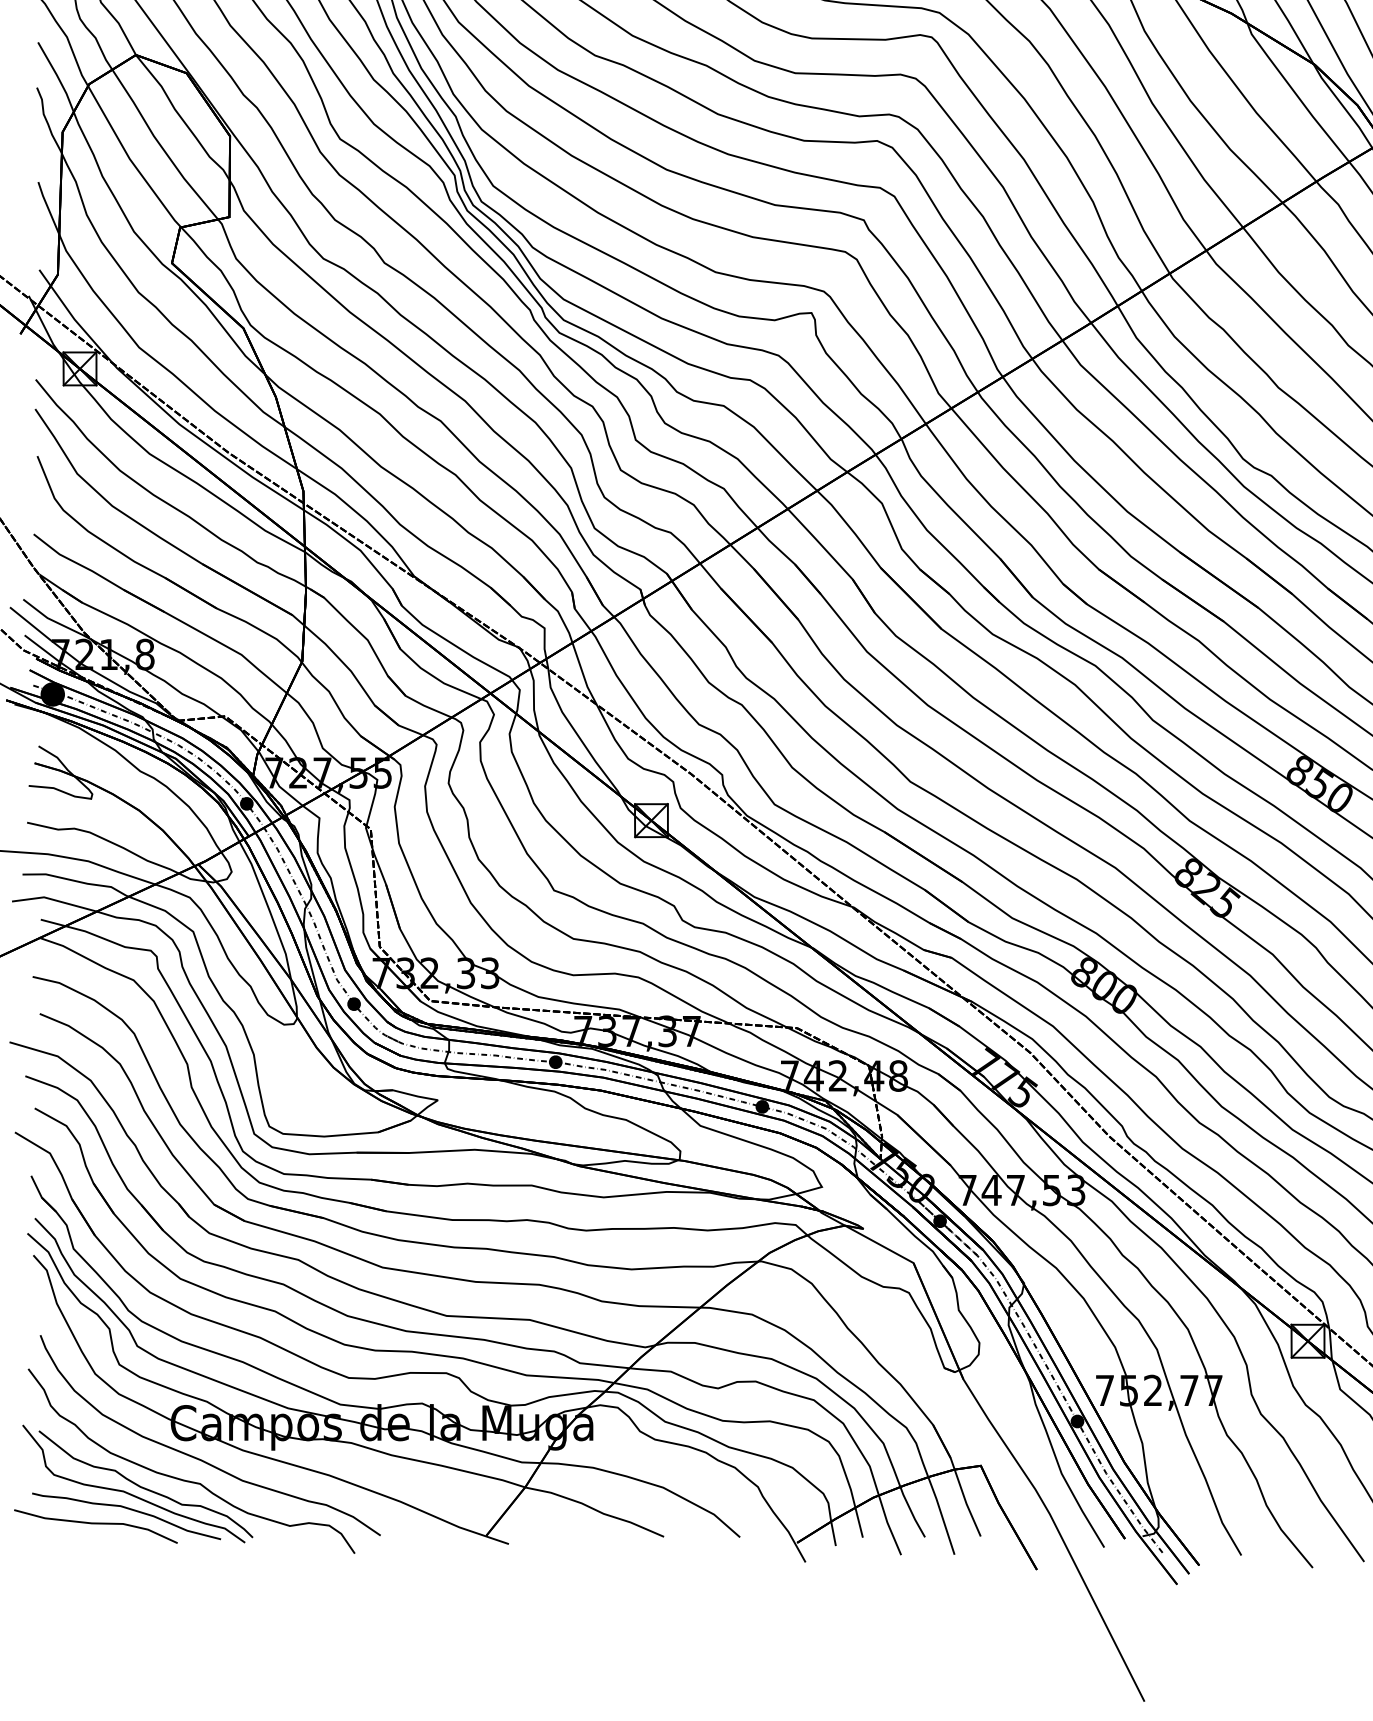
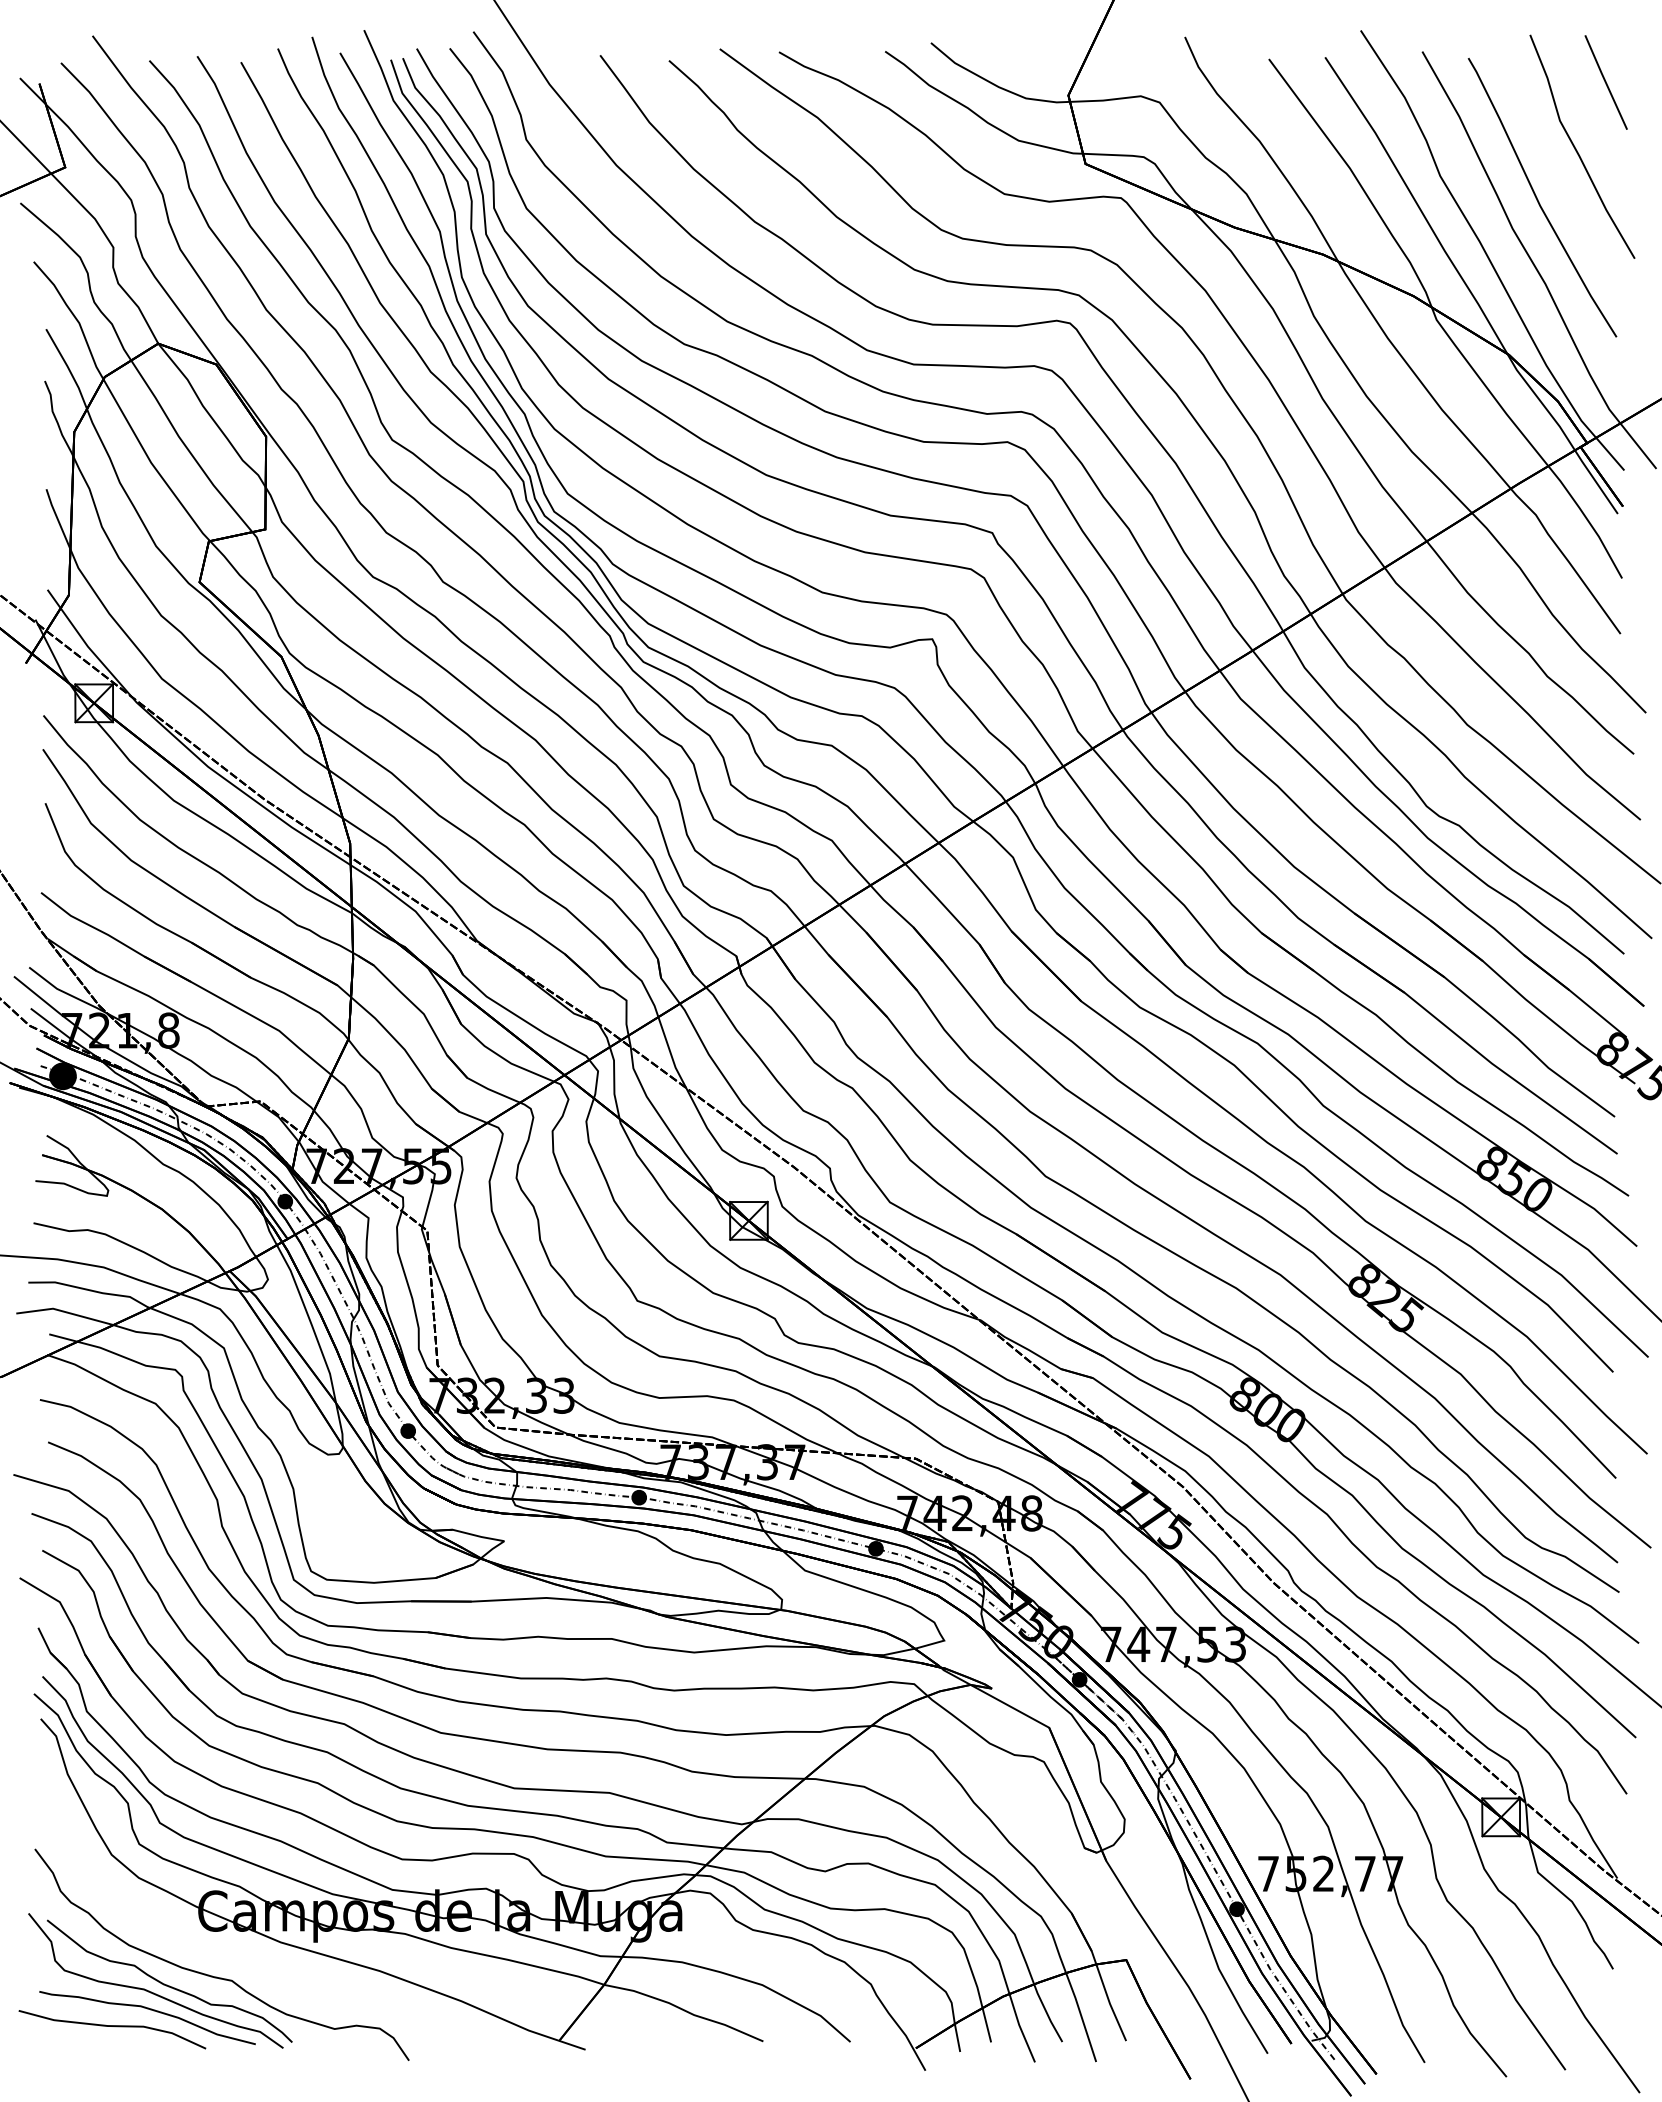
curve: (198, 1458) -> (230, 1951), removed

